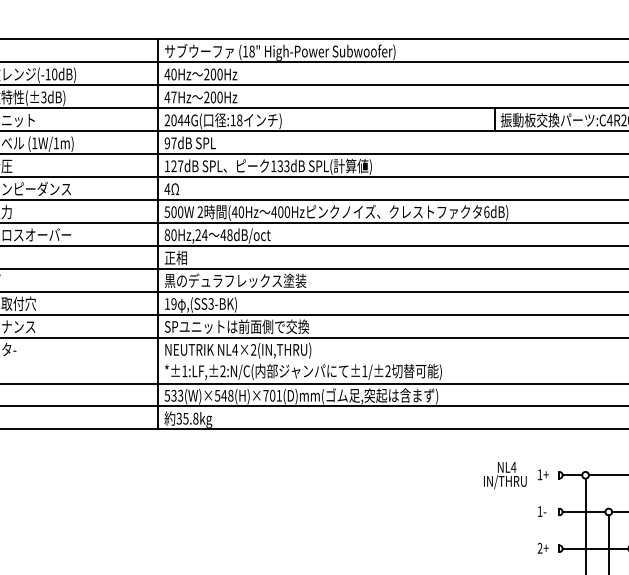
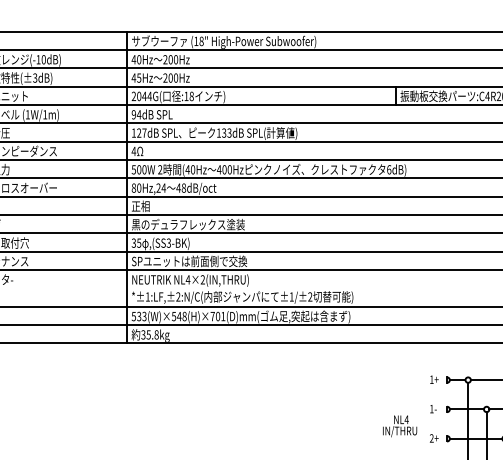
text: (174, 96) -> (139, 77), 47Hz -> 45Hz
text: (173, 142) -> (138, 114), 97dB -> 94dB
text: (170, 303) -> (136, 242), 19 -> 35
text: (505, 475) -> (400, 426), moved

